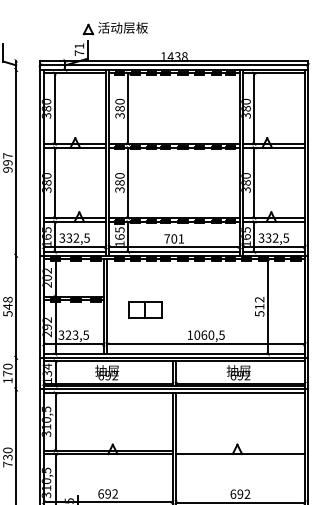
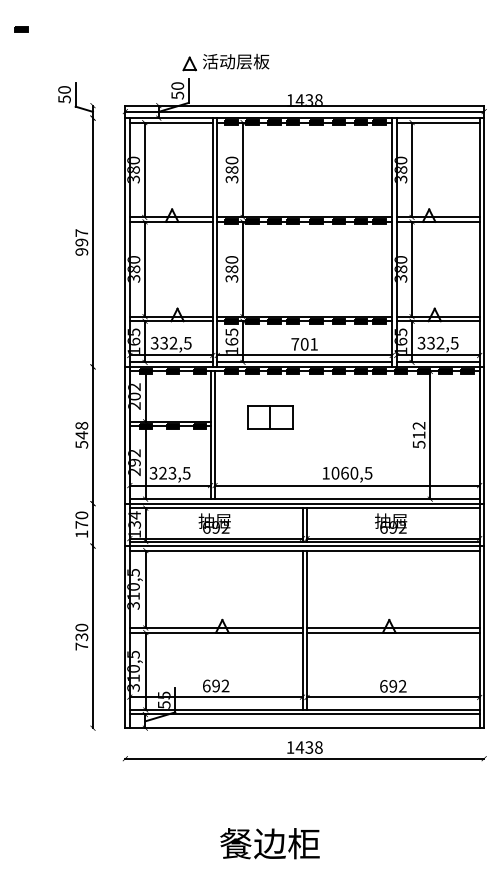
text: (79, 49) -> (177, 90), 71 -> 50
part: (145, 309) -> (270, 417), moved
line: (240, 451) -> (393, 628), added

